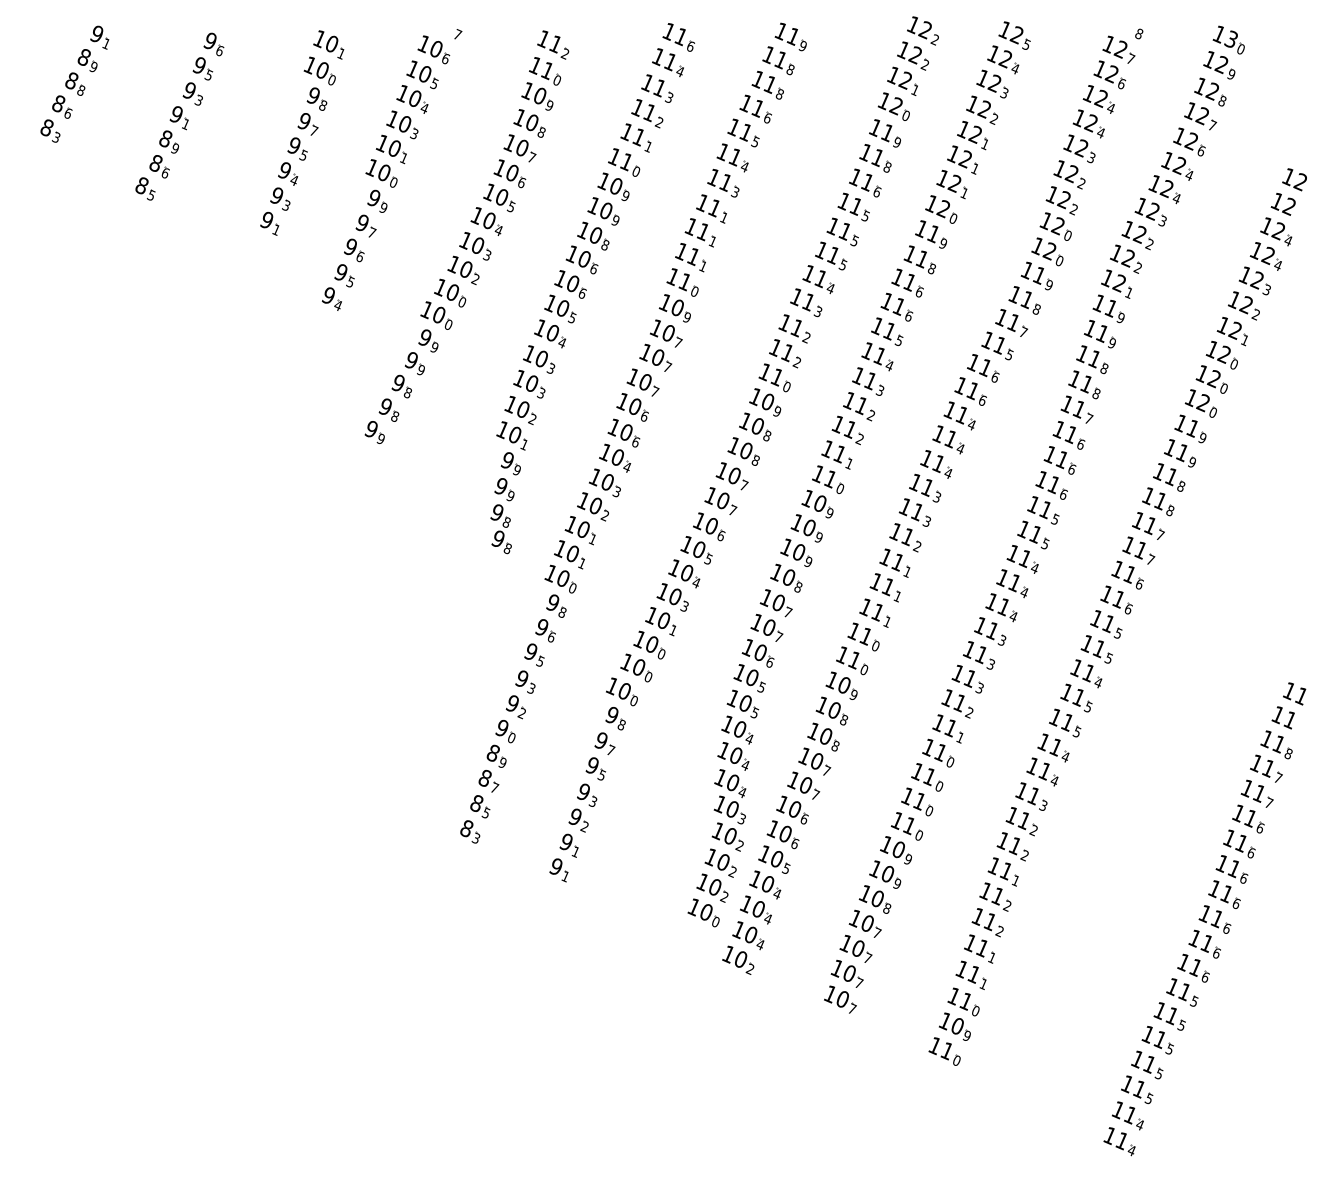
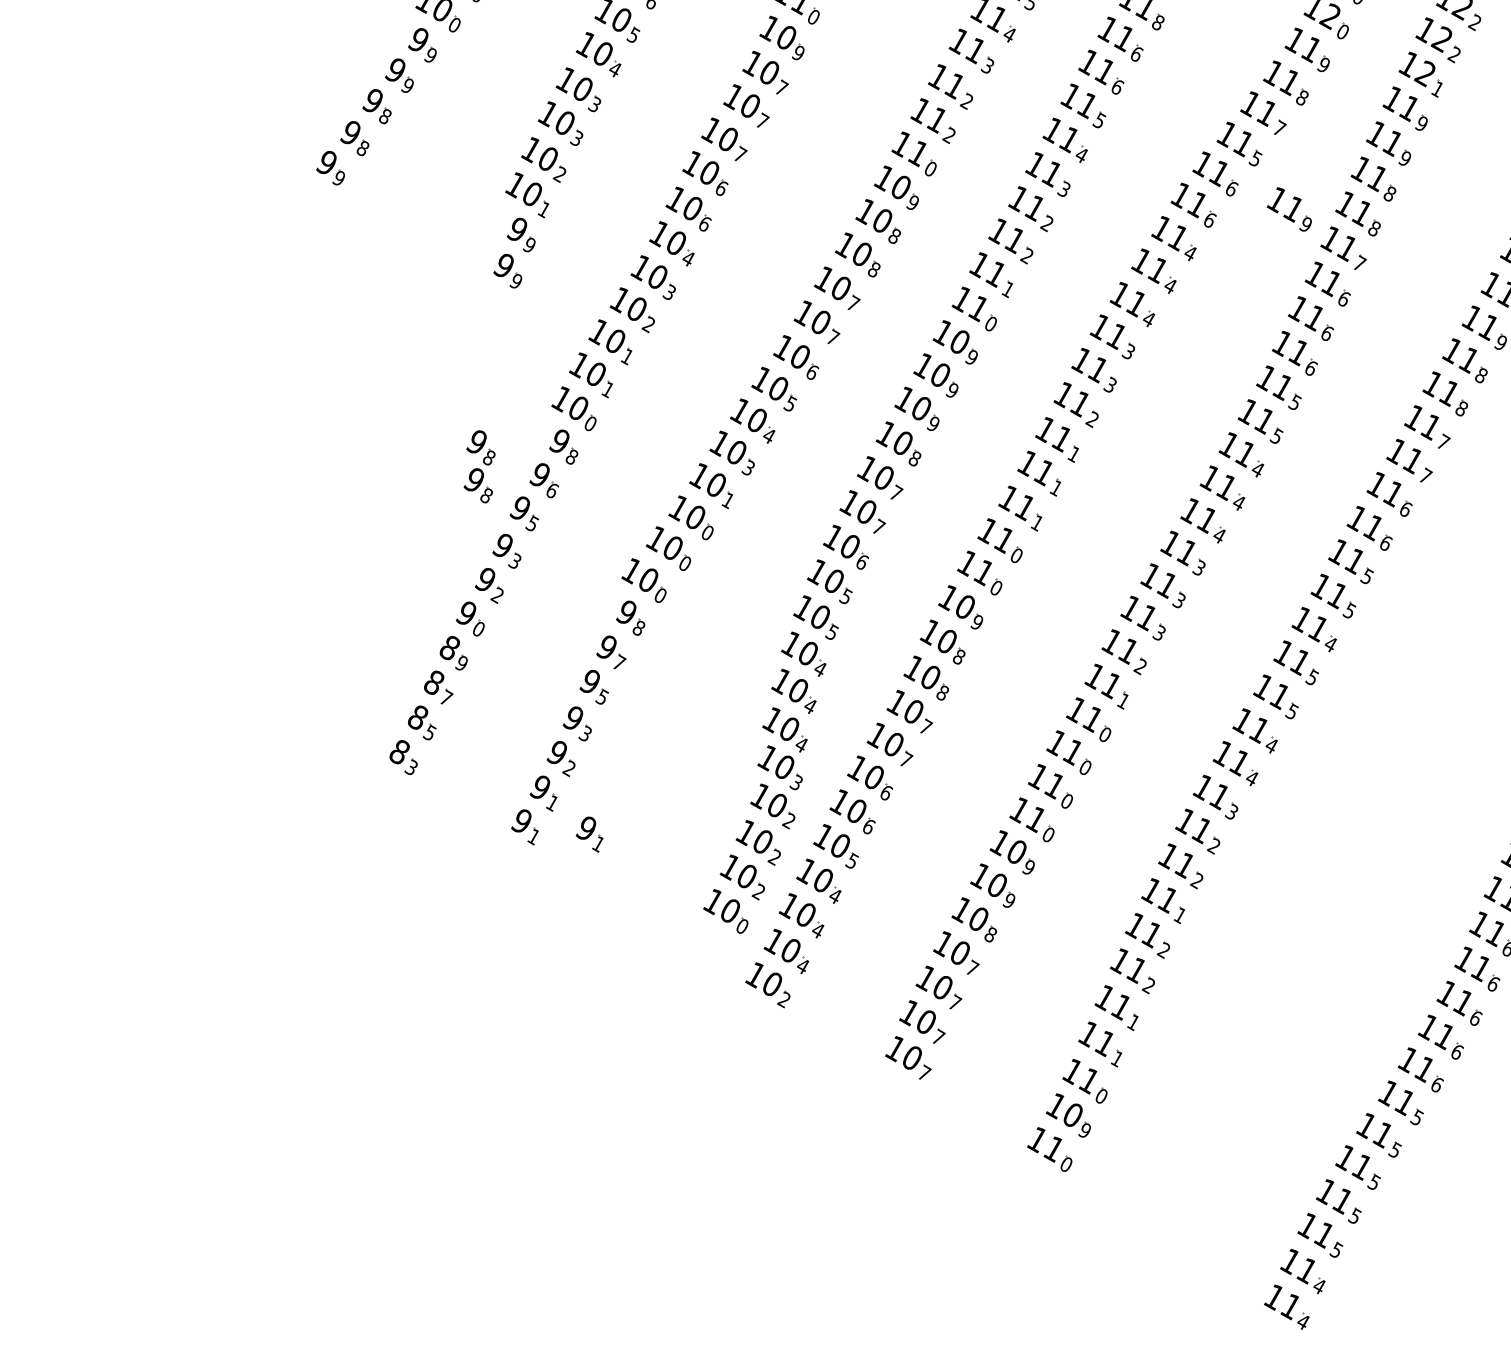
part: (1036, 386) -> (1289, 208), added
part: (500, 529) -> (479, 466), moved
part: (603, 870) -> (589, 834), added

